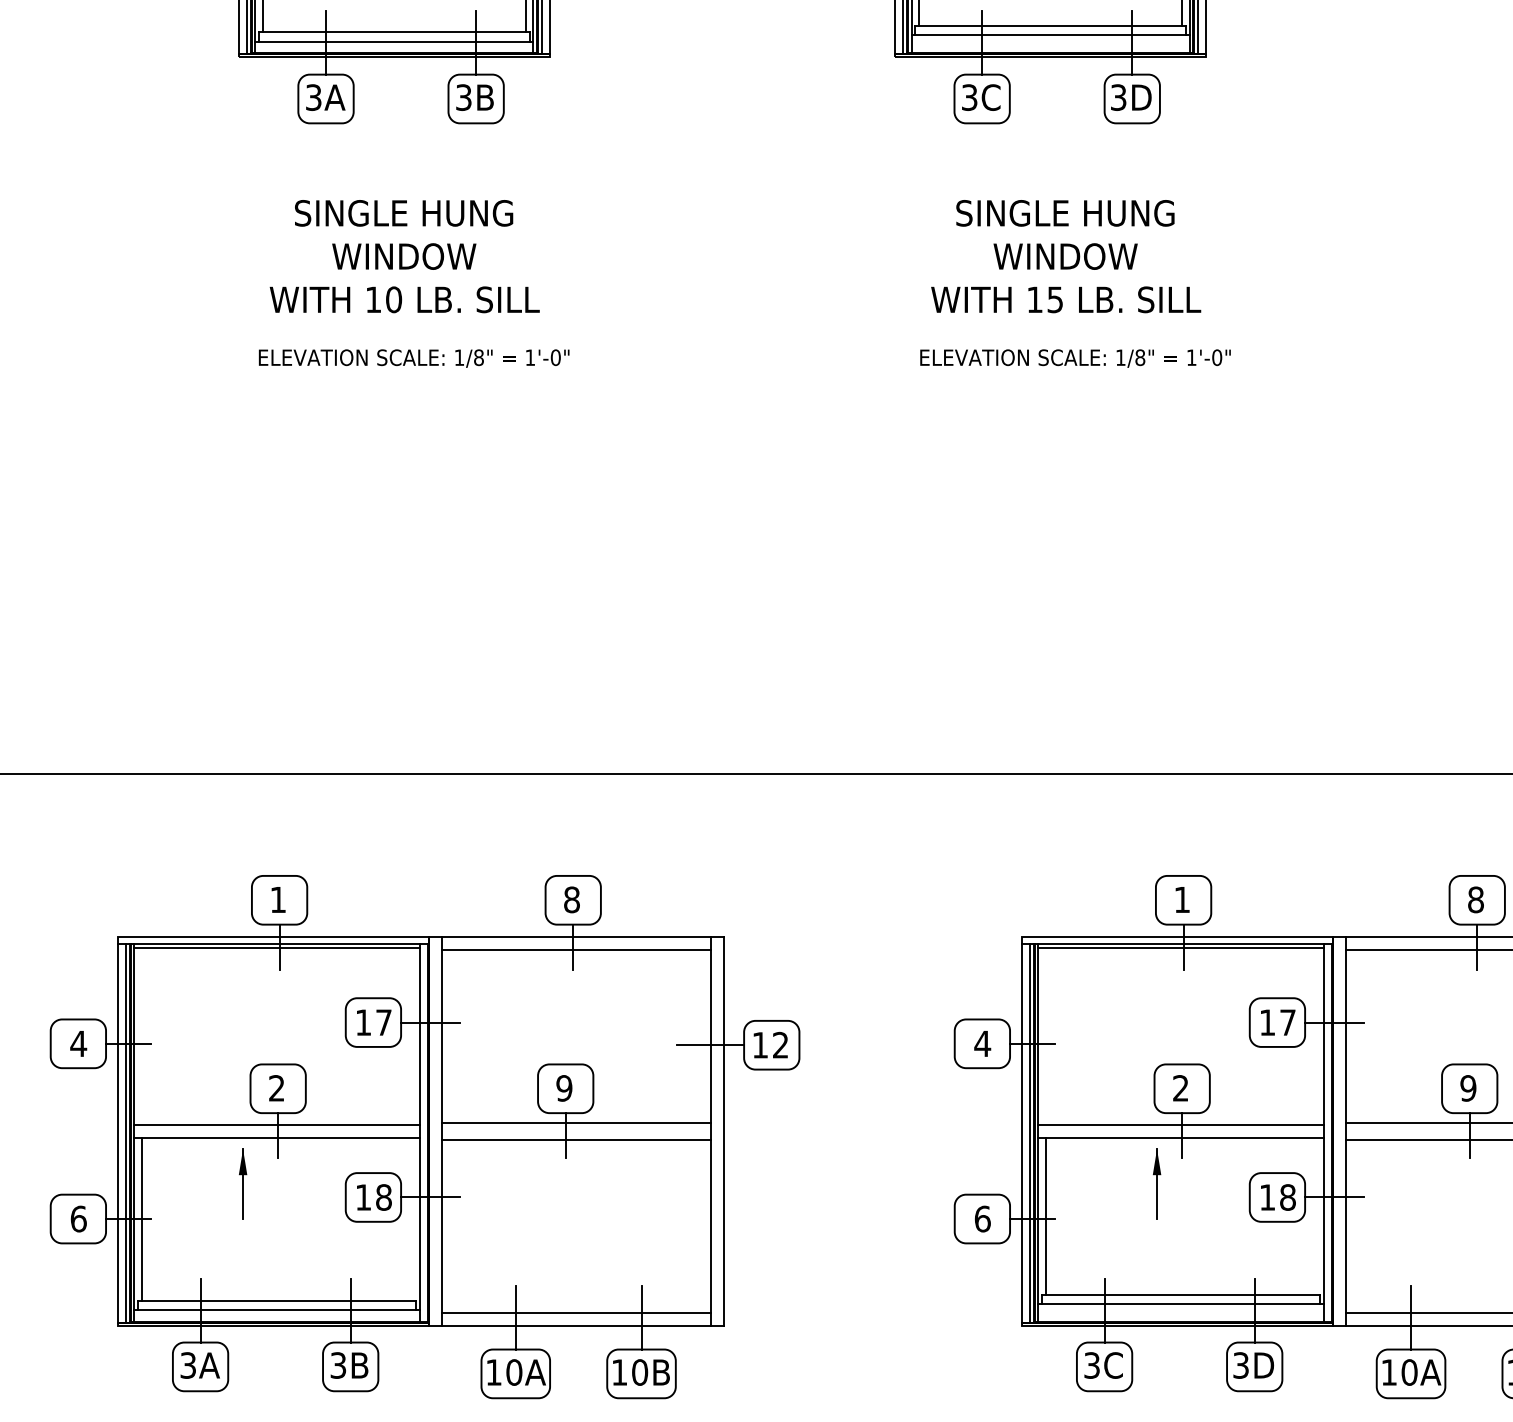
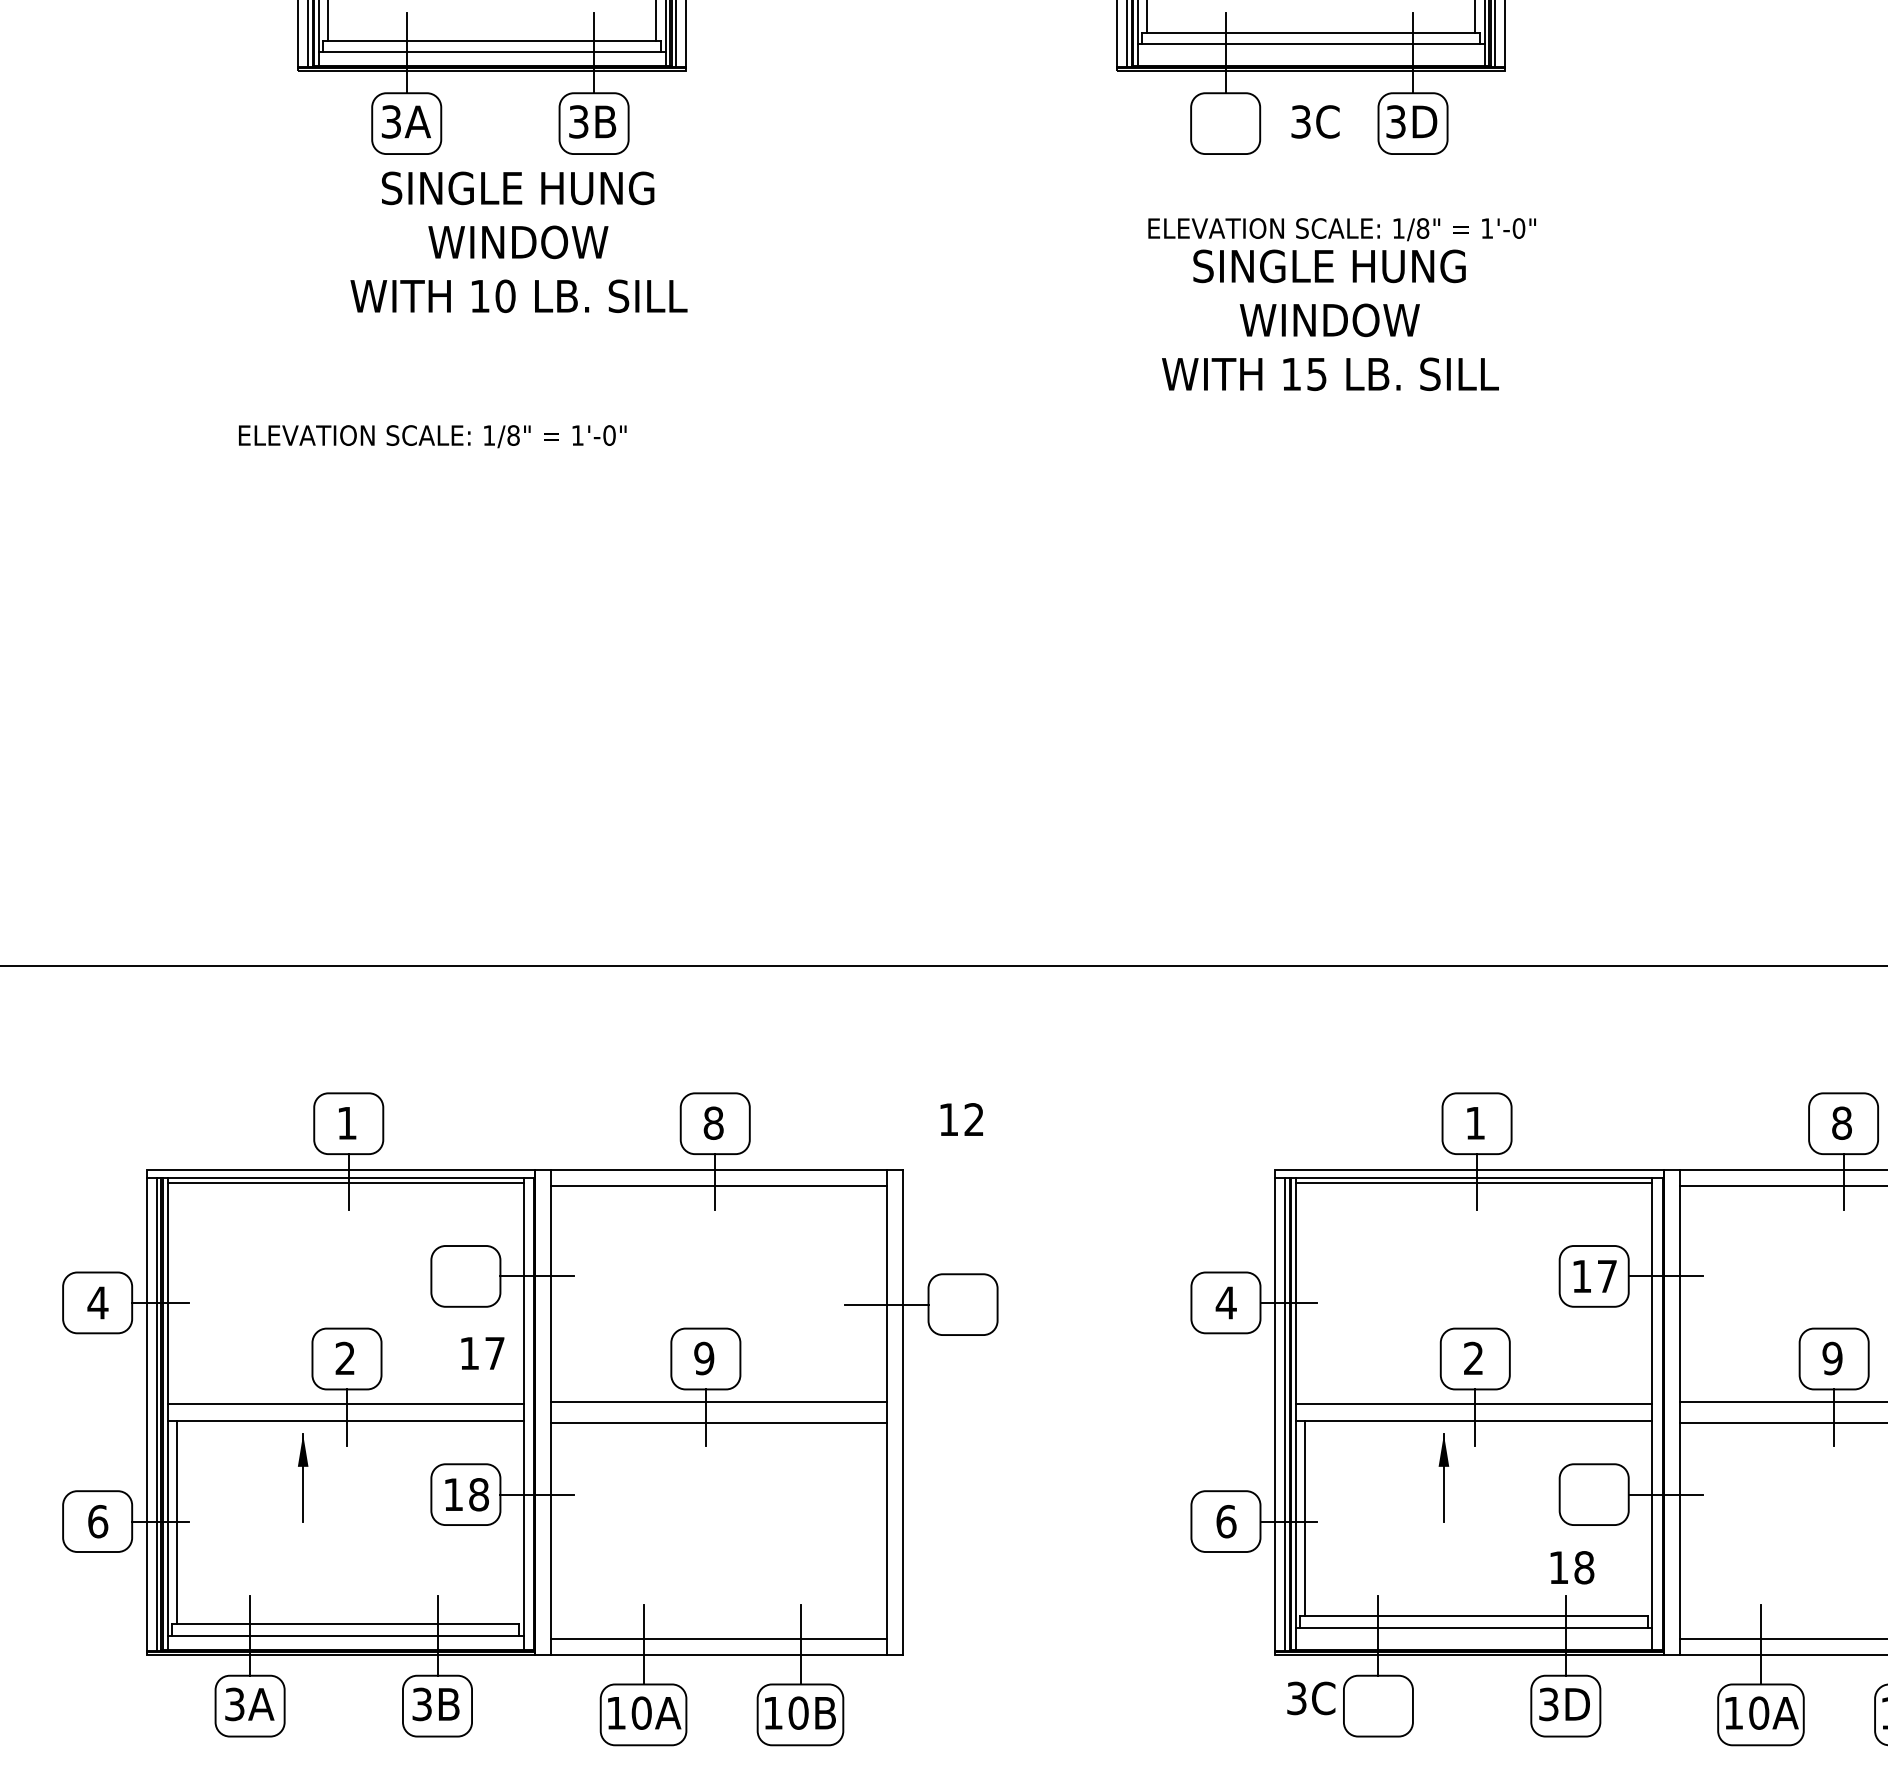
text: (981, 97) -> (1315, 121), moved
text: (404, 255) -> (518, 241), moved
text: (413, 358) -> (432, 436), moved
text: (1074, 358) -> (1341, 229), moved
text: (373, 1022) -> (482, 1353), moved
text: (770, 1045) -> (961, 1119), moved
text: (1278, 1197) -> (1572, 1567), moved
text: (1103, 1365) -> (1311, 1698), moved

